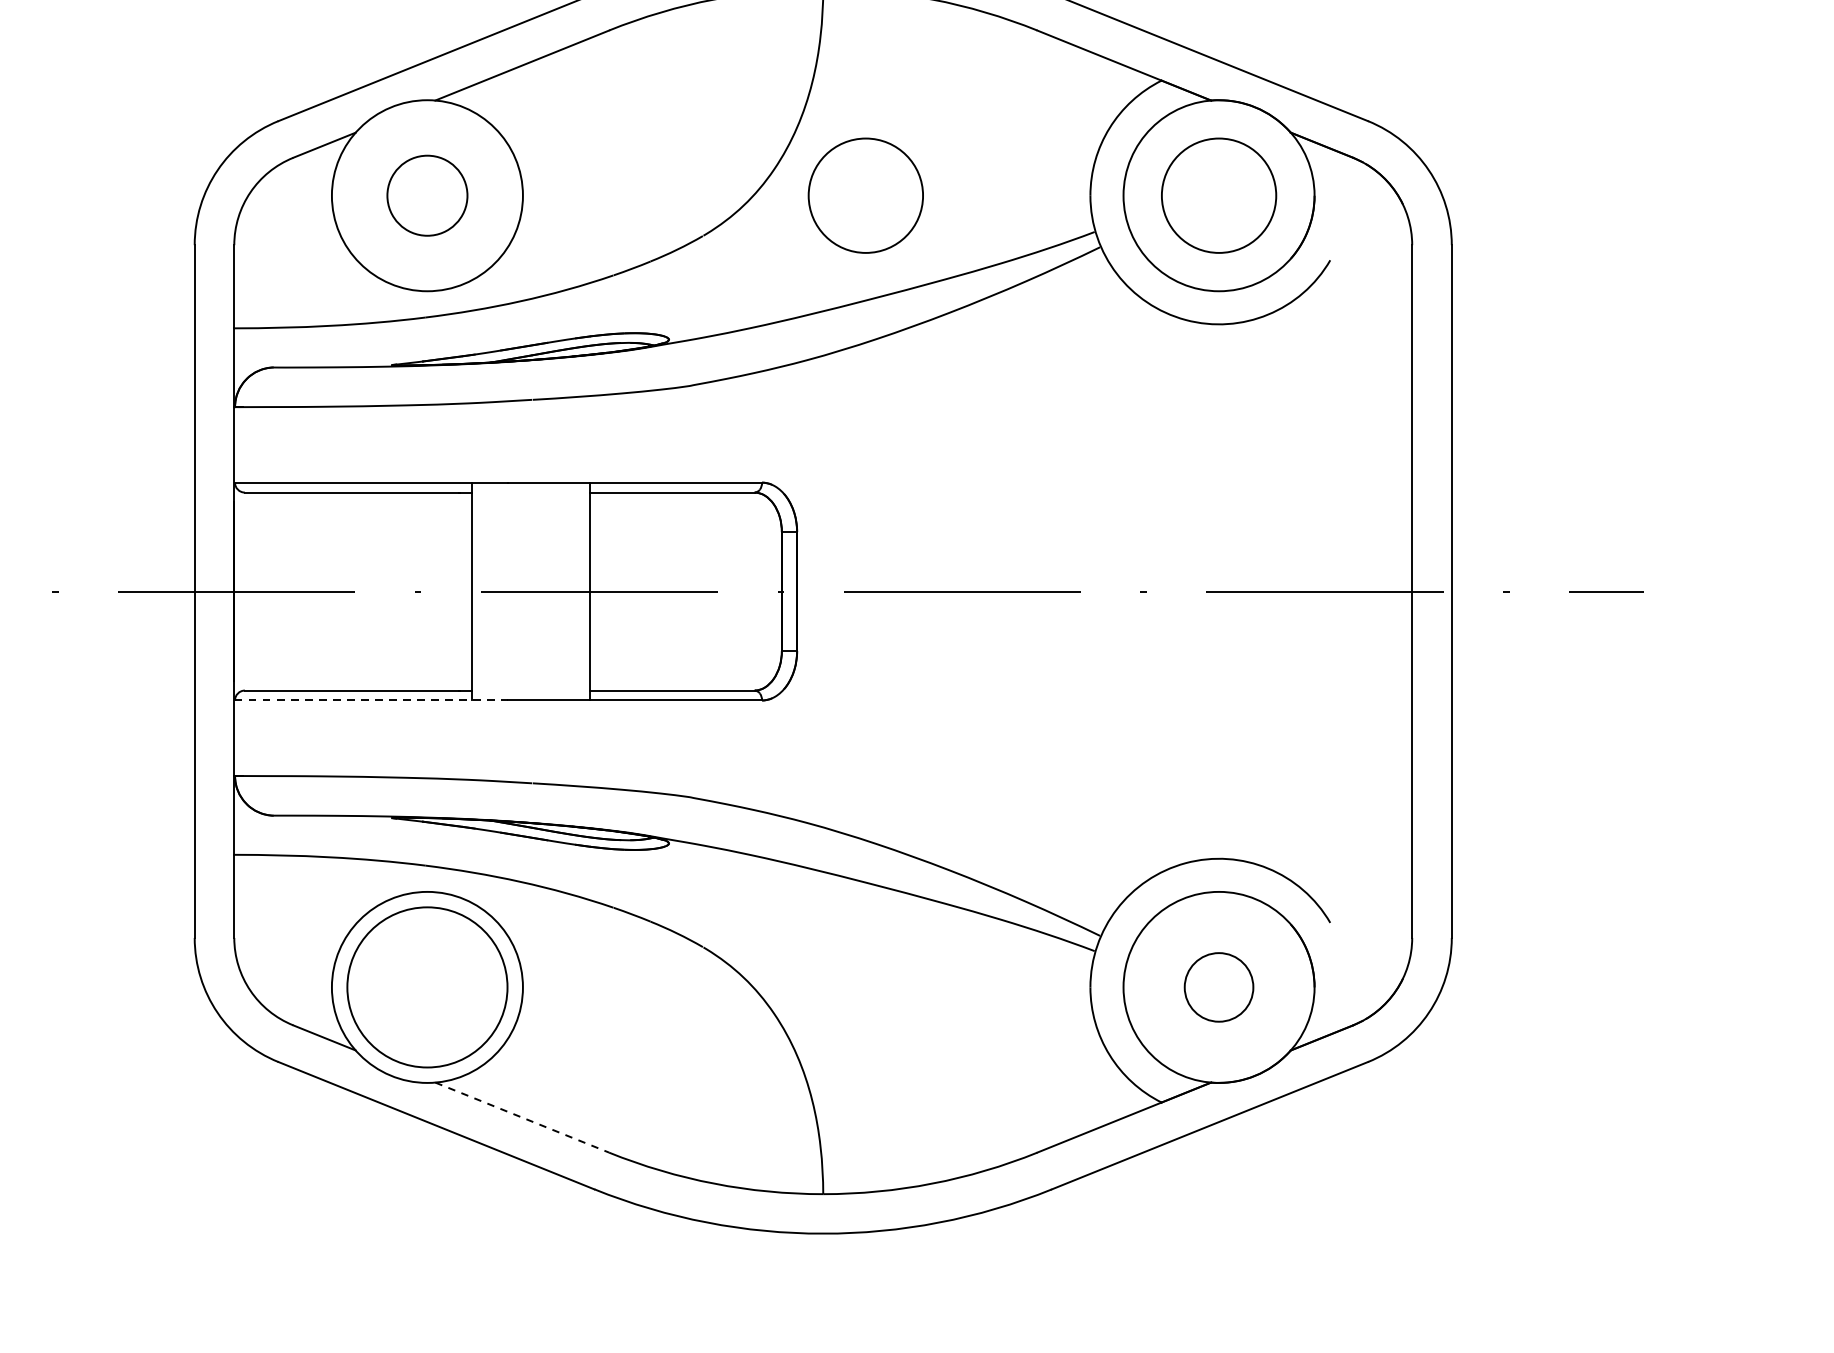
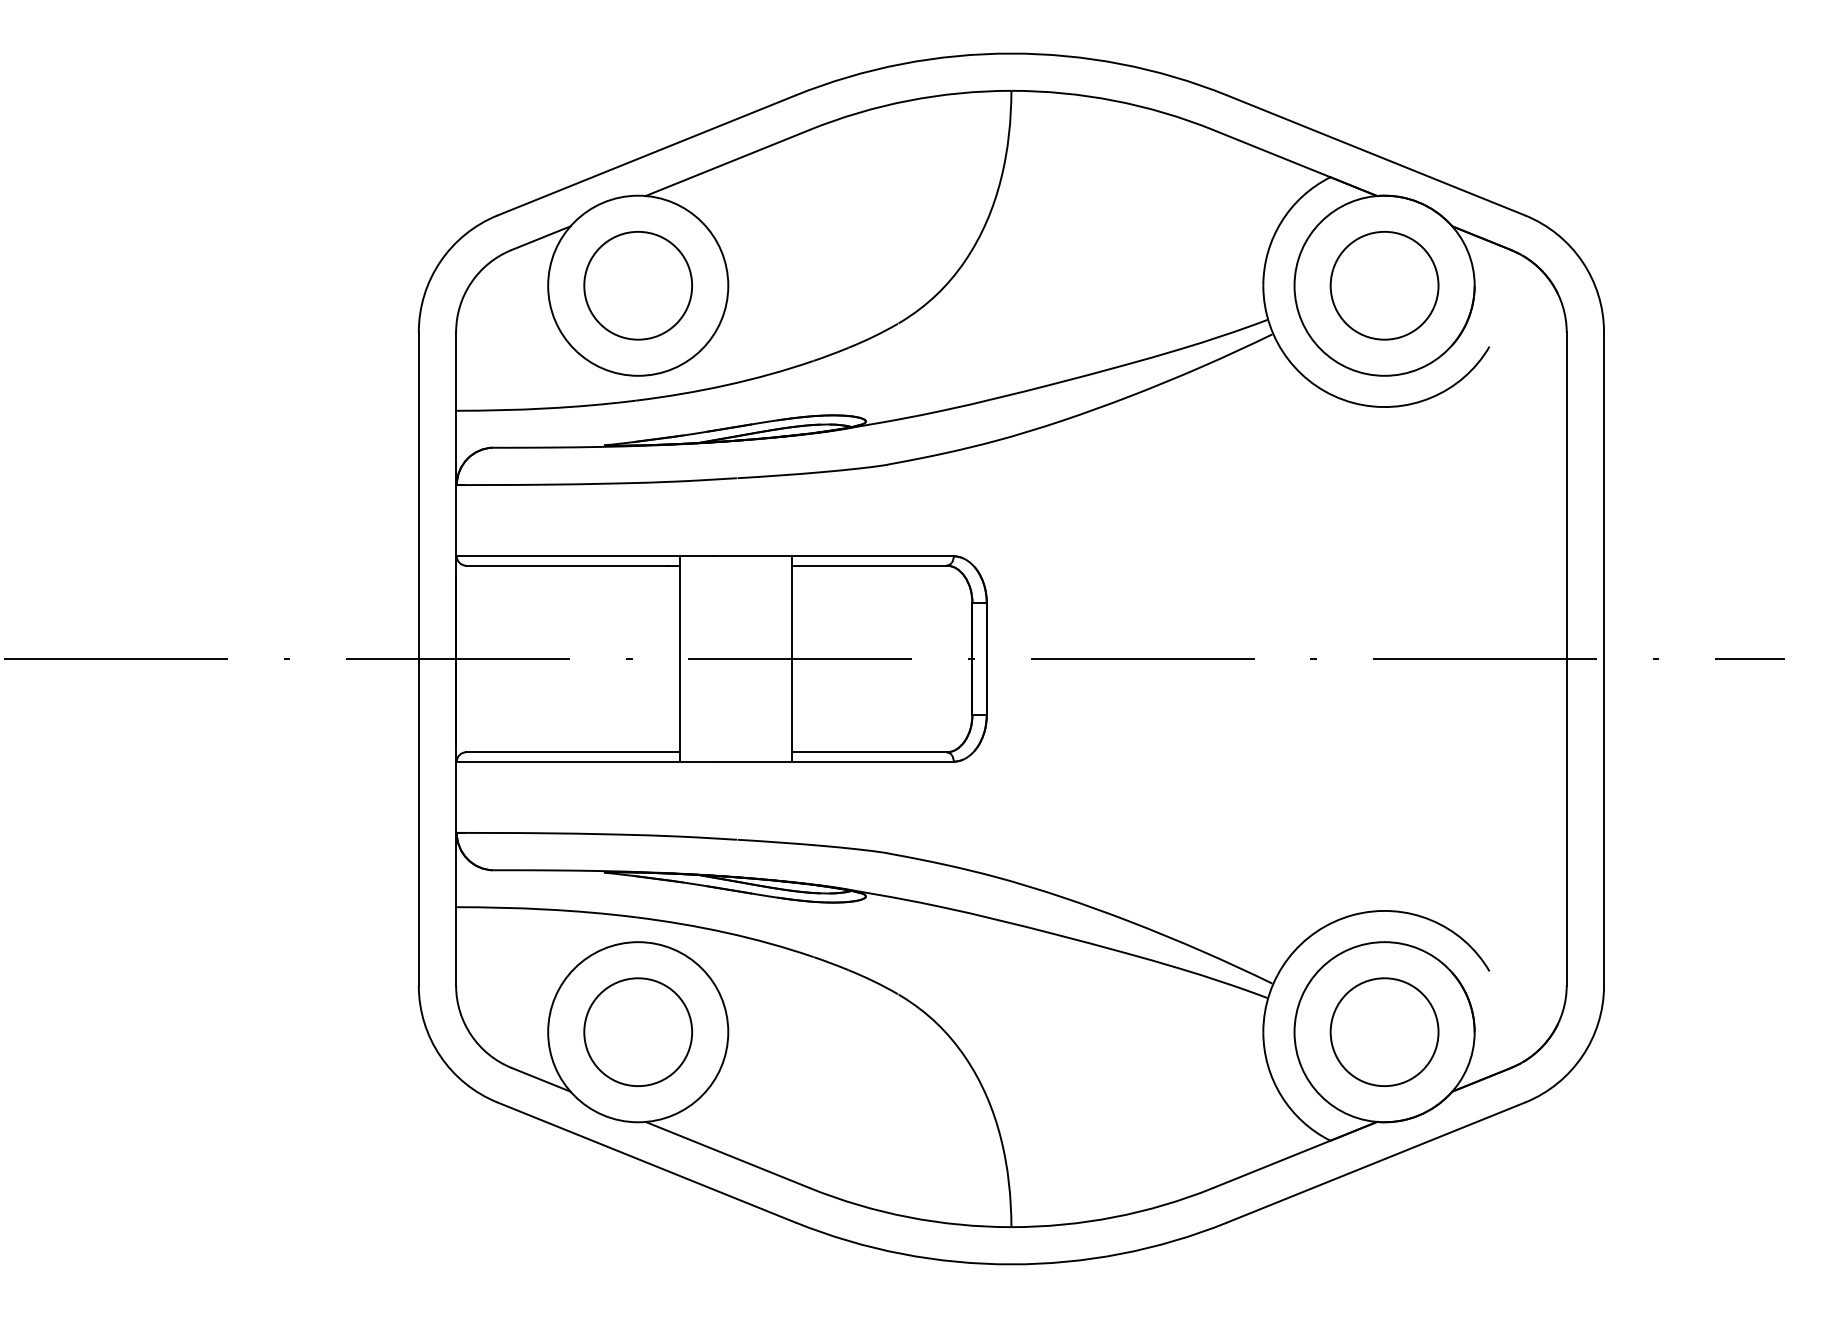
circle: (427, 195) -> (638, 285), size x1.43
circle: (865, 195) -> (1051, 285), removed
line: (371, 700) -> (585, 761), dashed -> solid
circle: (427, 987) -> (638, 1032), size x0.71
circle: (1218, 987) -> (1384, 1032), size x1.67
line: (523, 1118) -> (728, 1155), dashed -> solid

